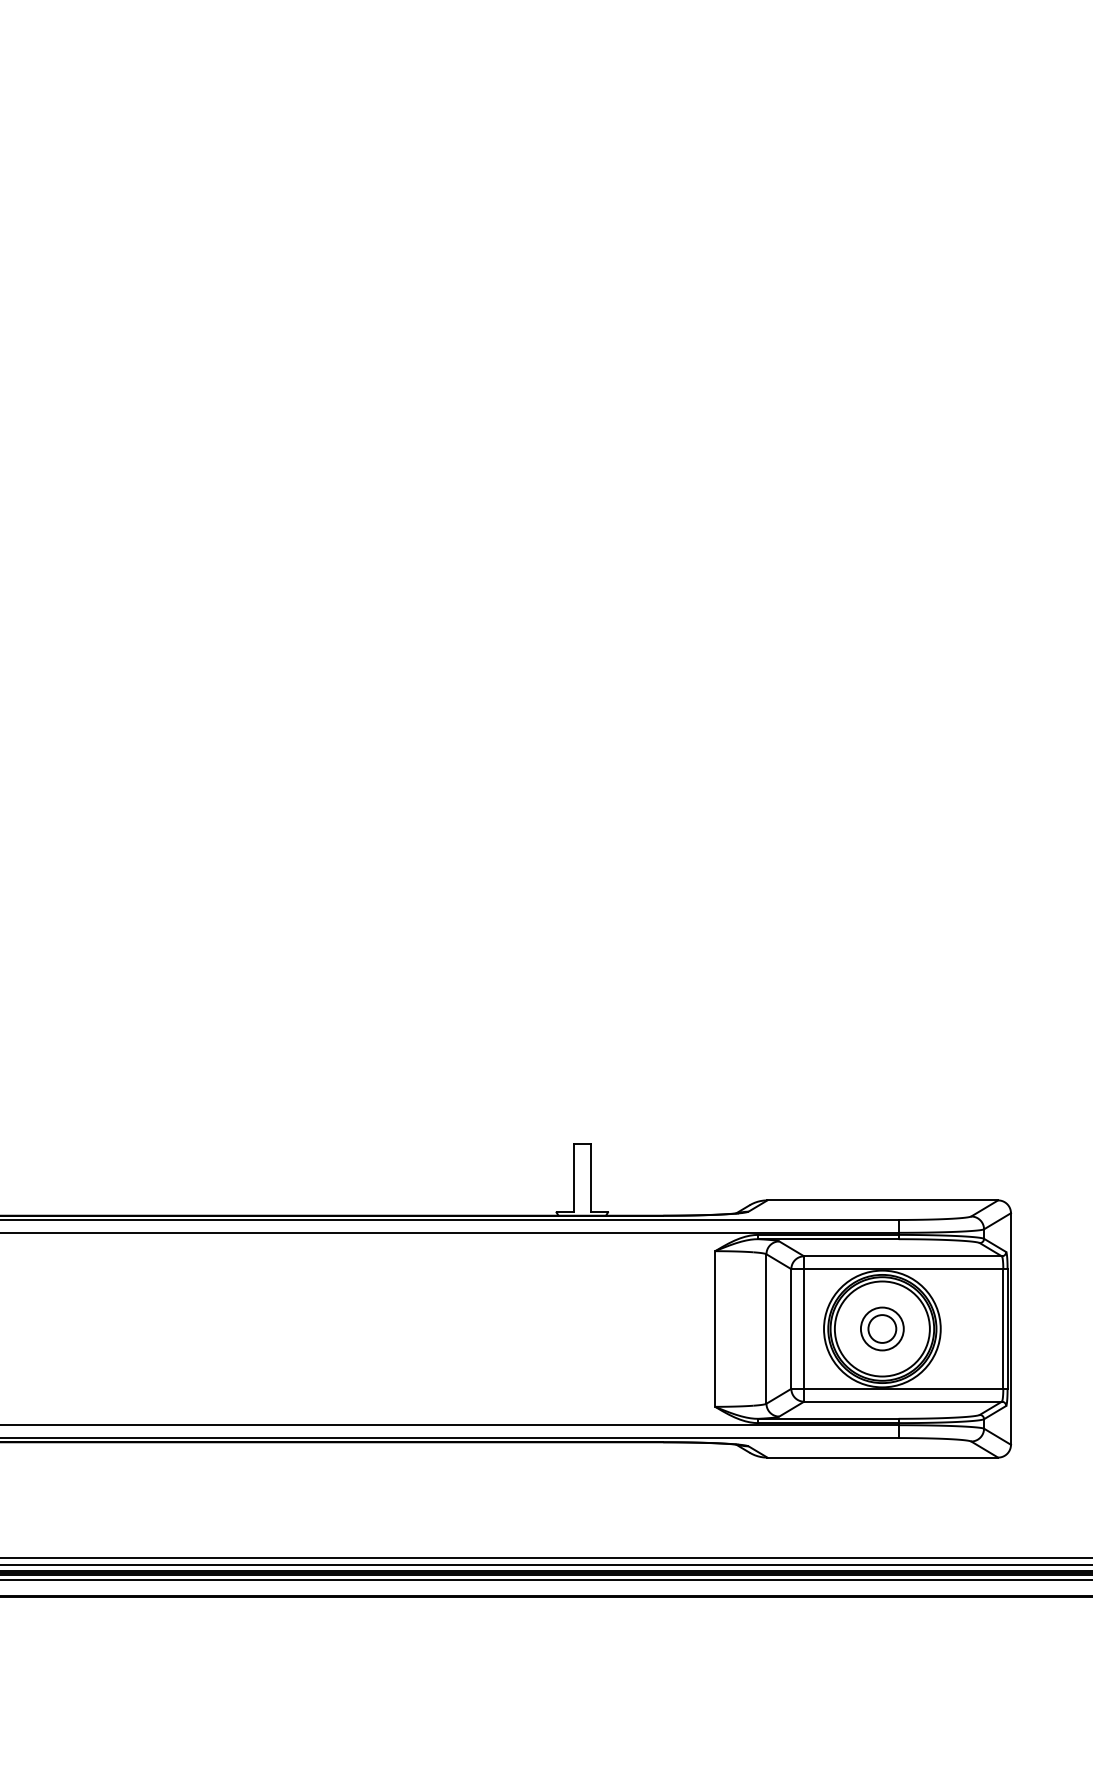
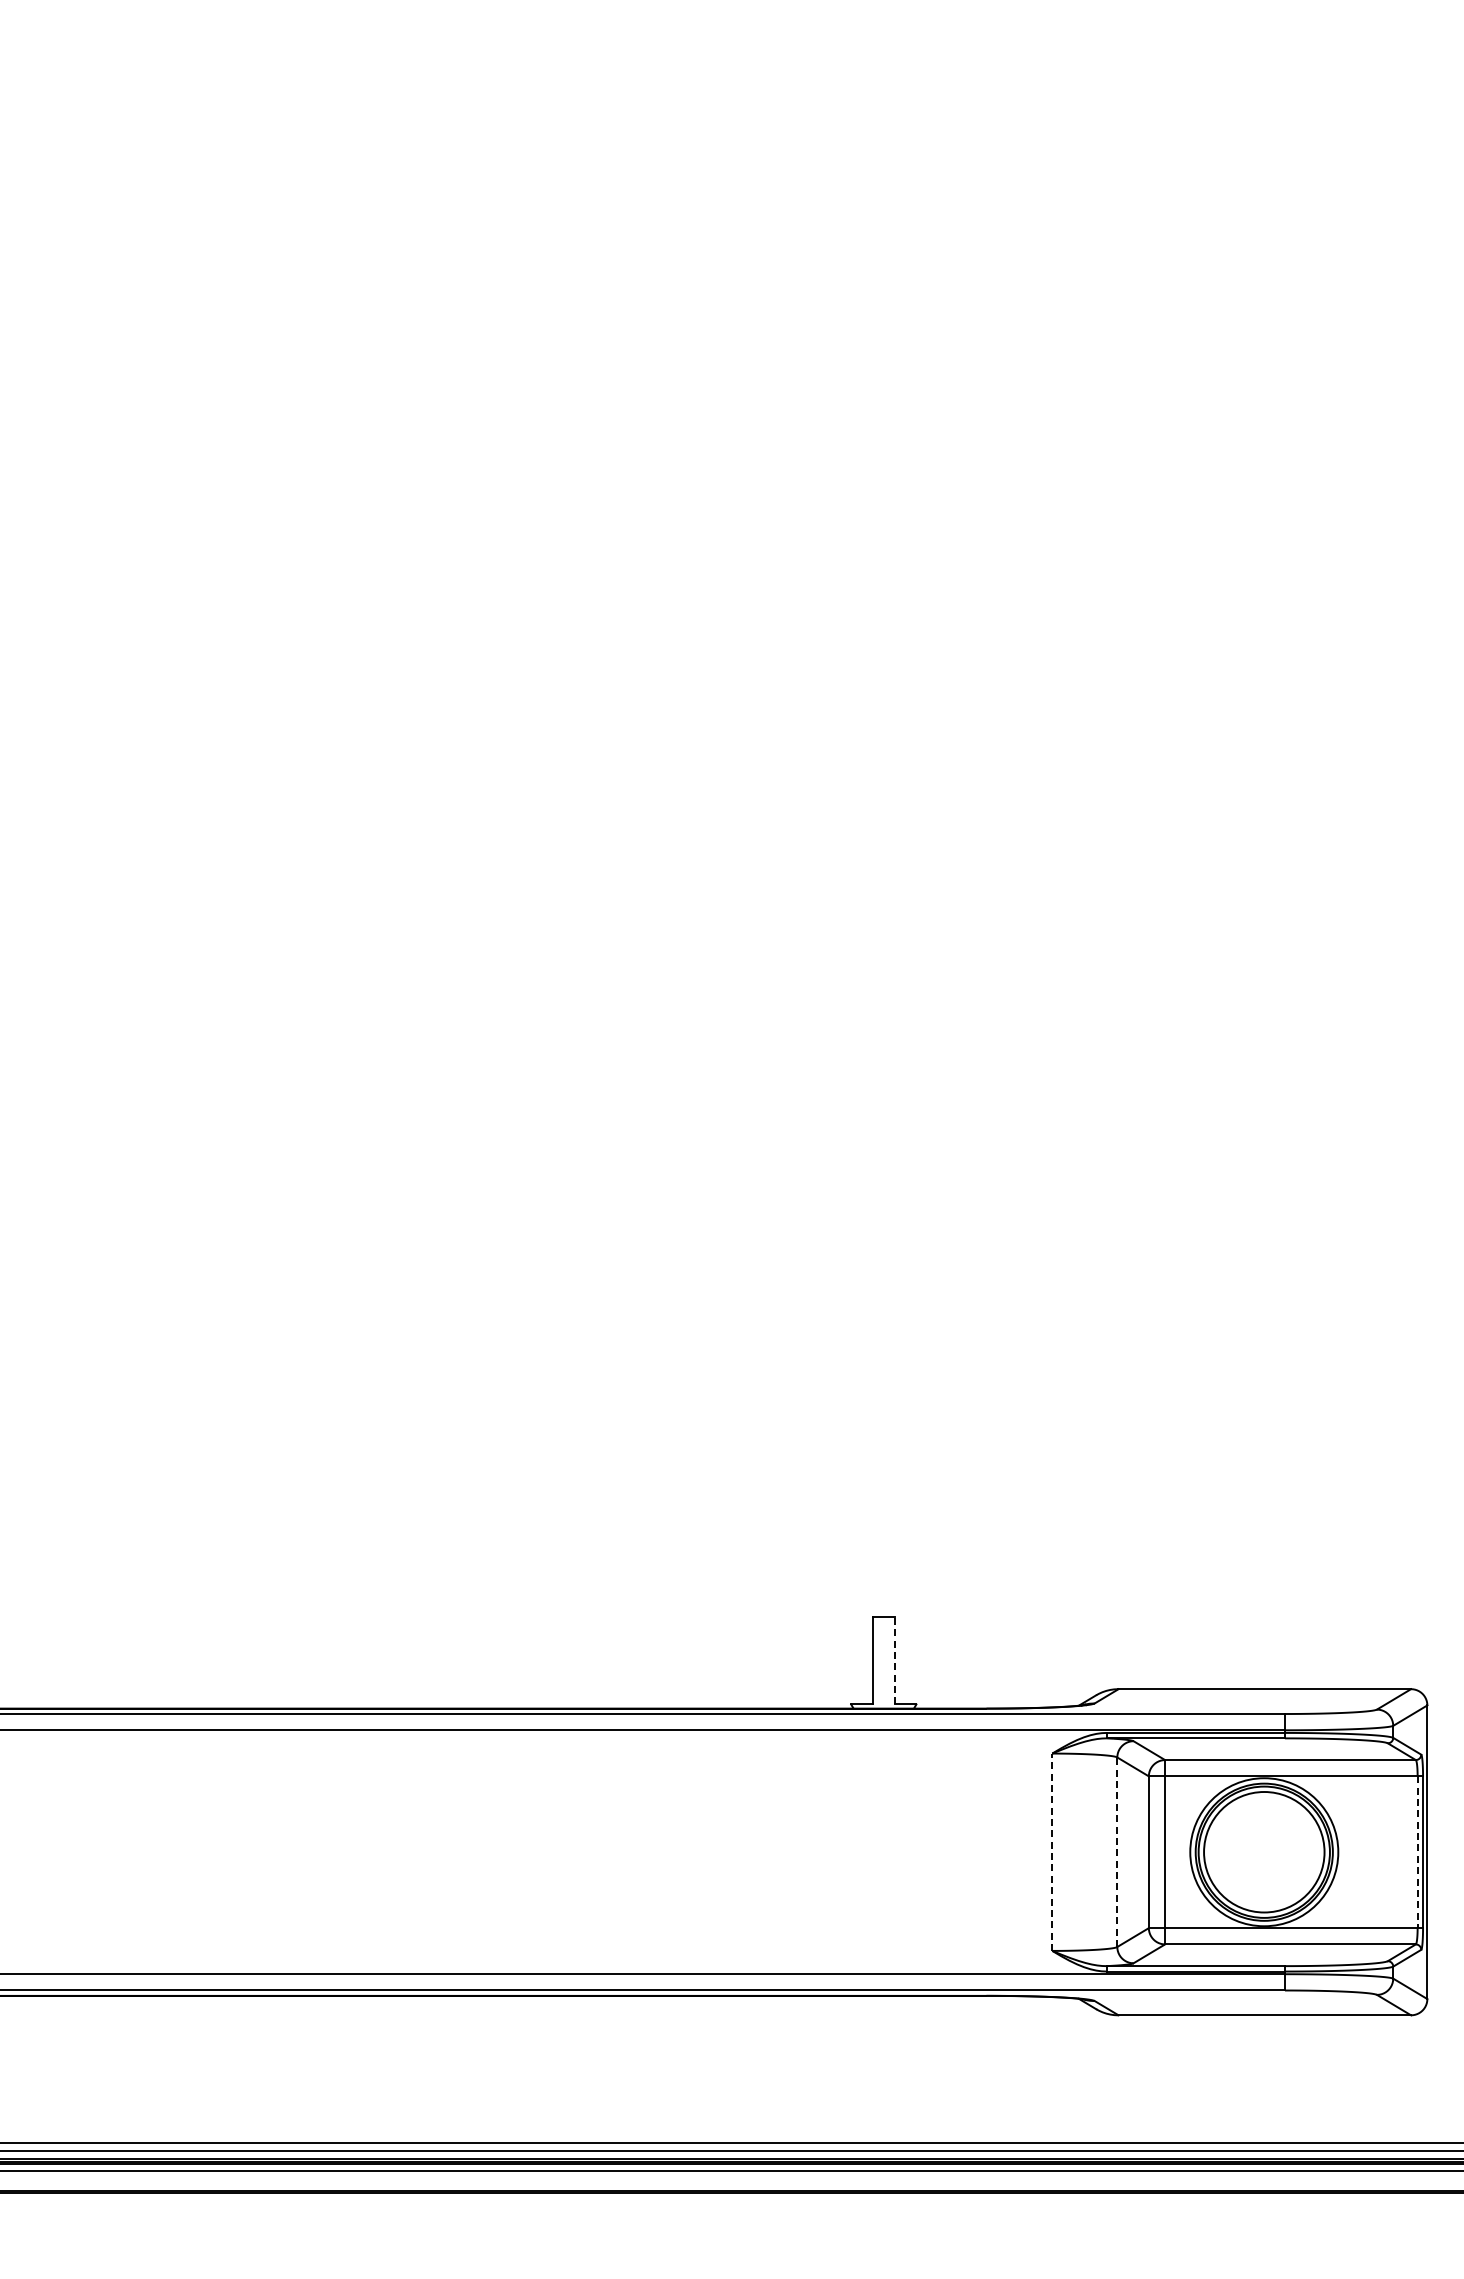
line: (590, 1177) -> (894, 1660), solid -> dashed
line: (715, 1329) -> (1052, 1852), solid -> dashed
line: (766, 1329) -> (1117, 1852), solid -> dashed
part: (882, 1329) -> (1264, 1852), removed
line: (1003, 1329) -> (1417, 1852), solid -> dashed

